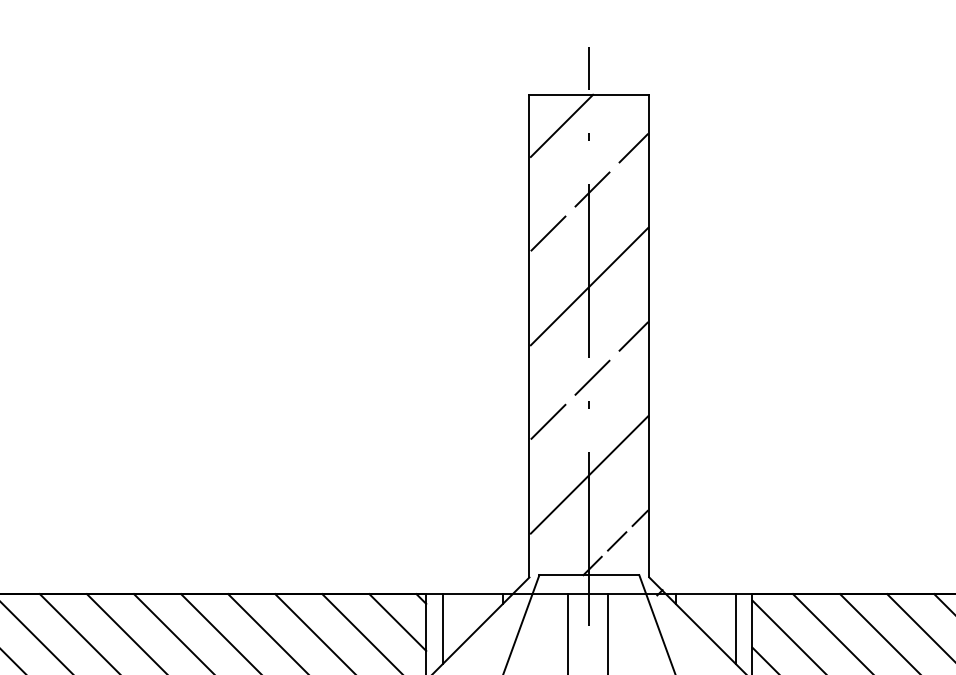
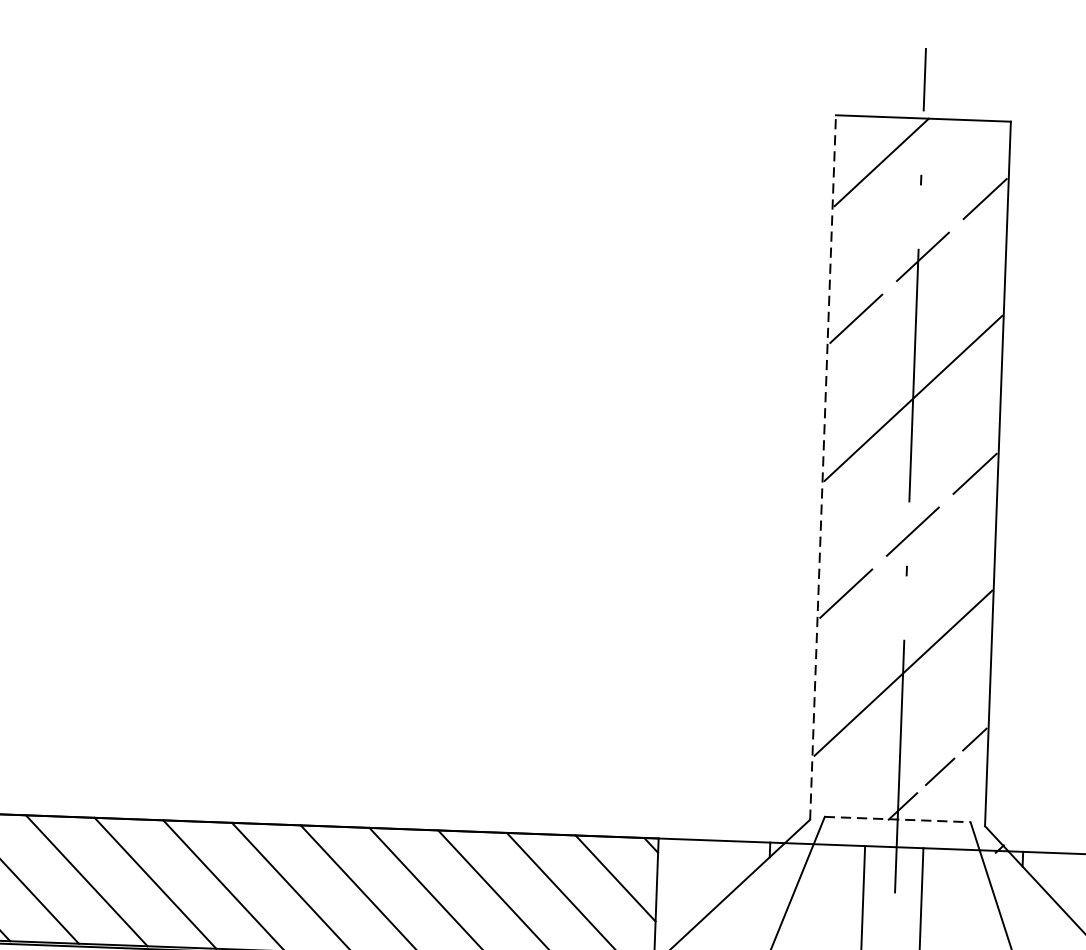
line: (529, 335) -> (823, 466), solid -> dashed
line: (589, 575) -> (897, 820), solid -> dashed
line: (442, 628) -> (680, 889), removed

